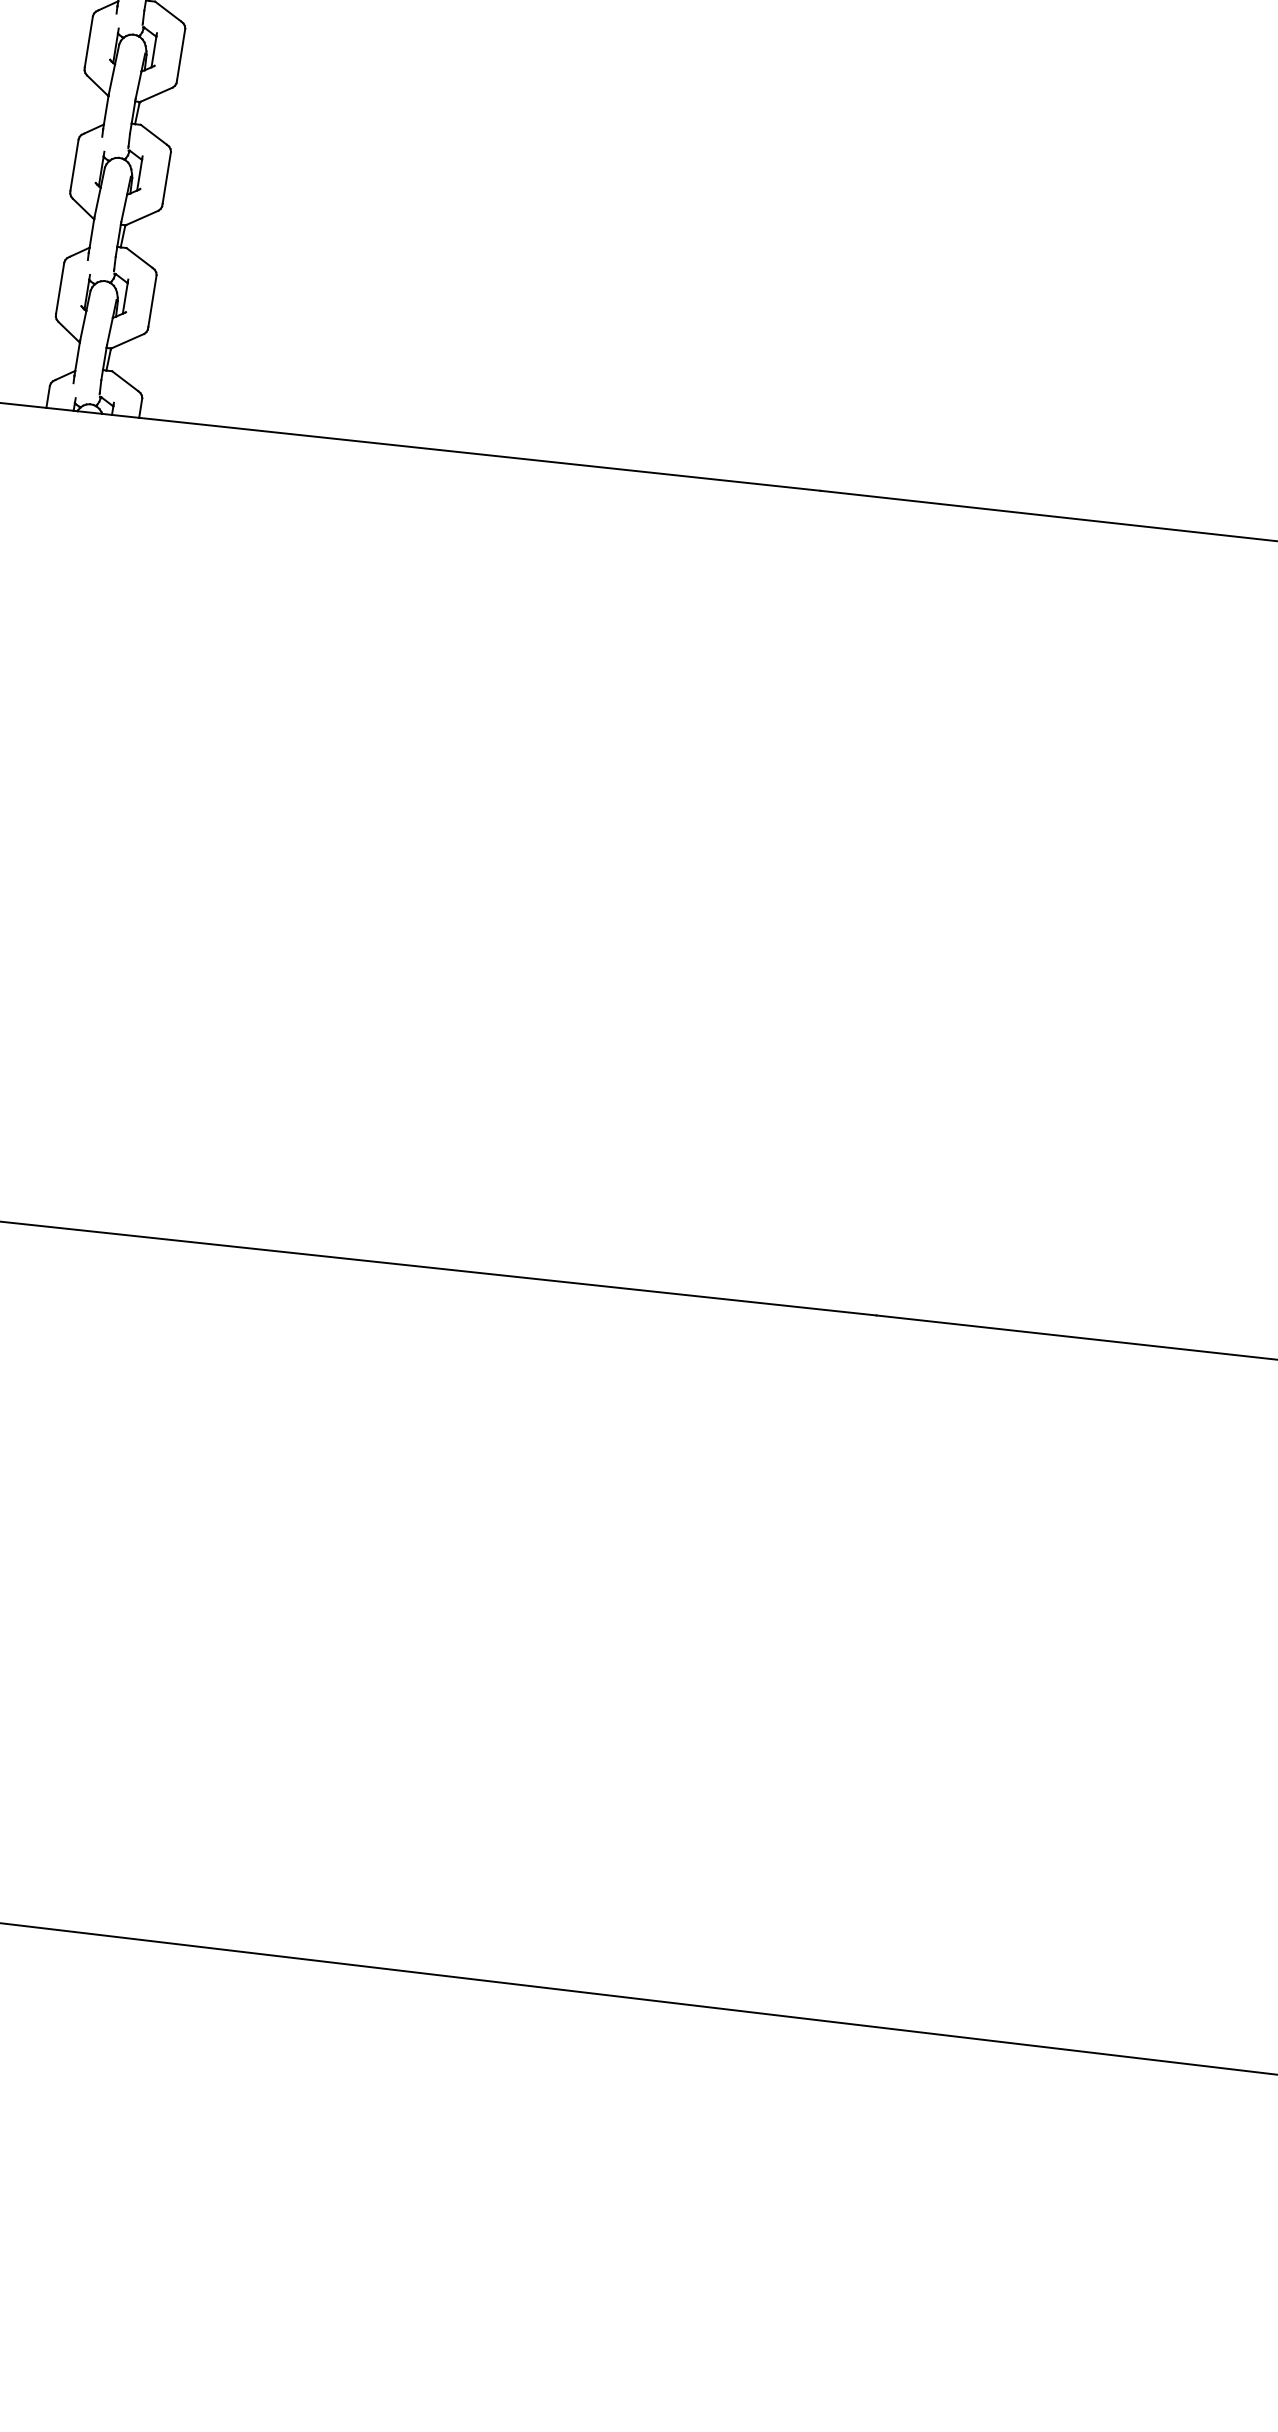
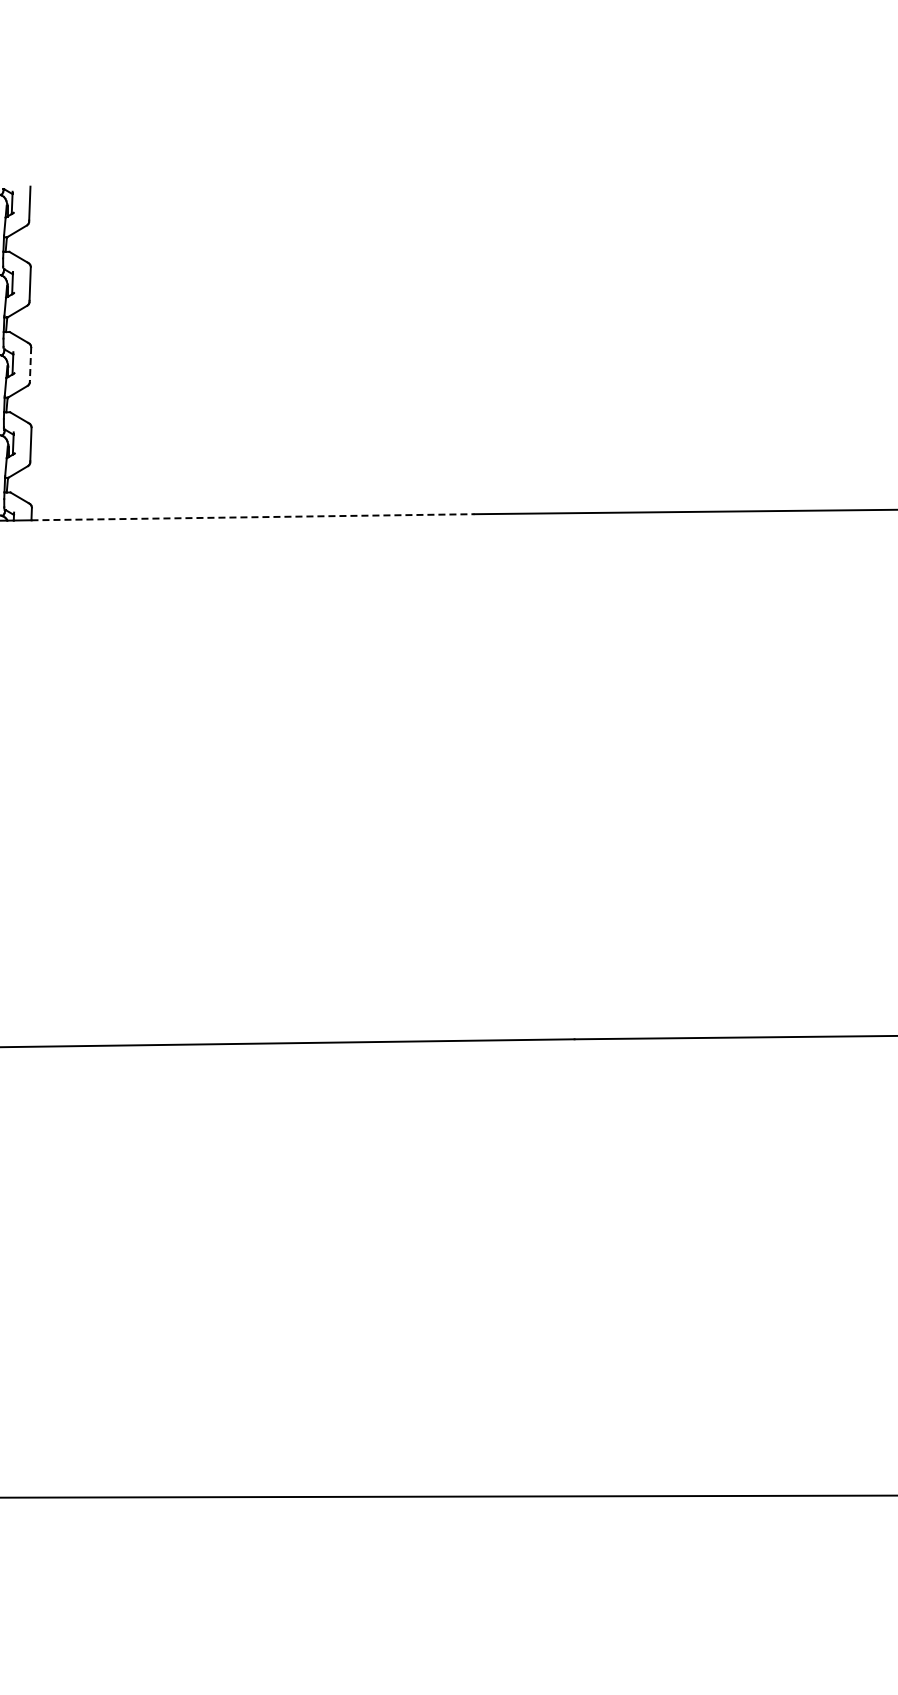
line: (166, 178) -> (30, 364), solid -> dashed
line: (479, 454) -> (252, 517), solid -> dashed

